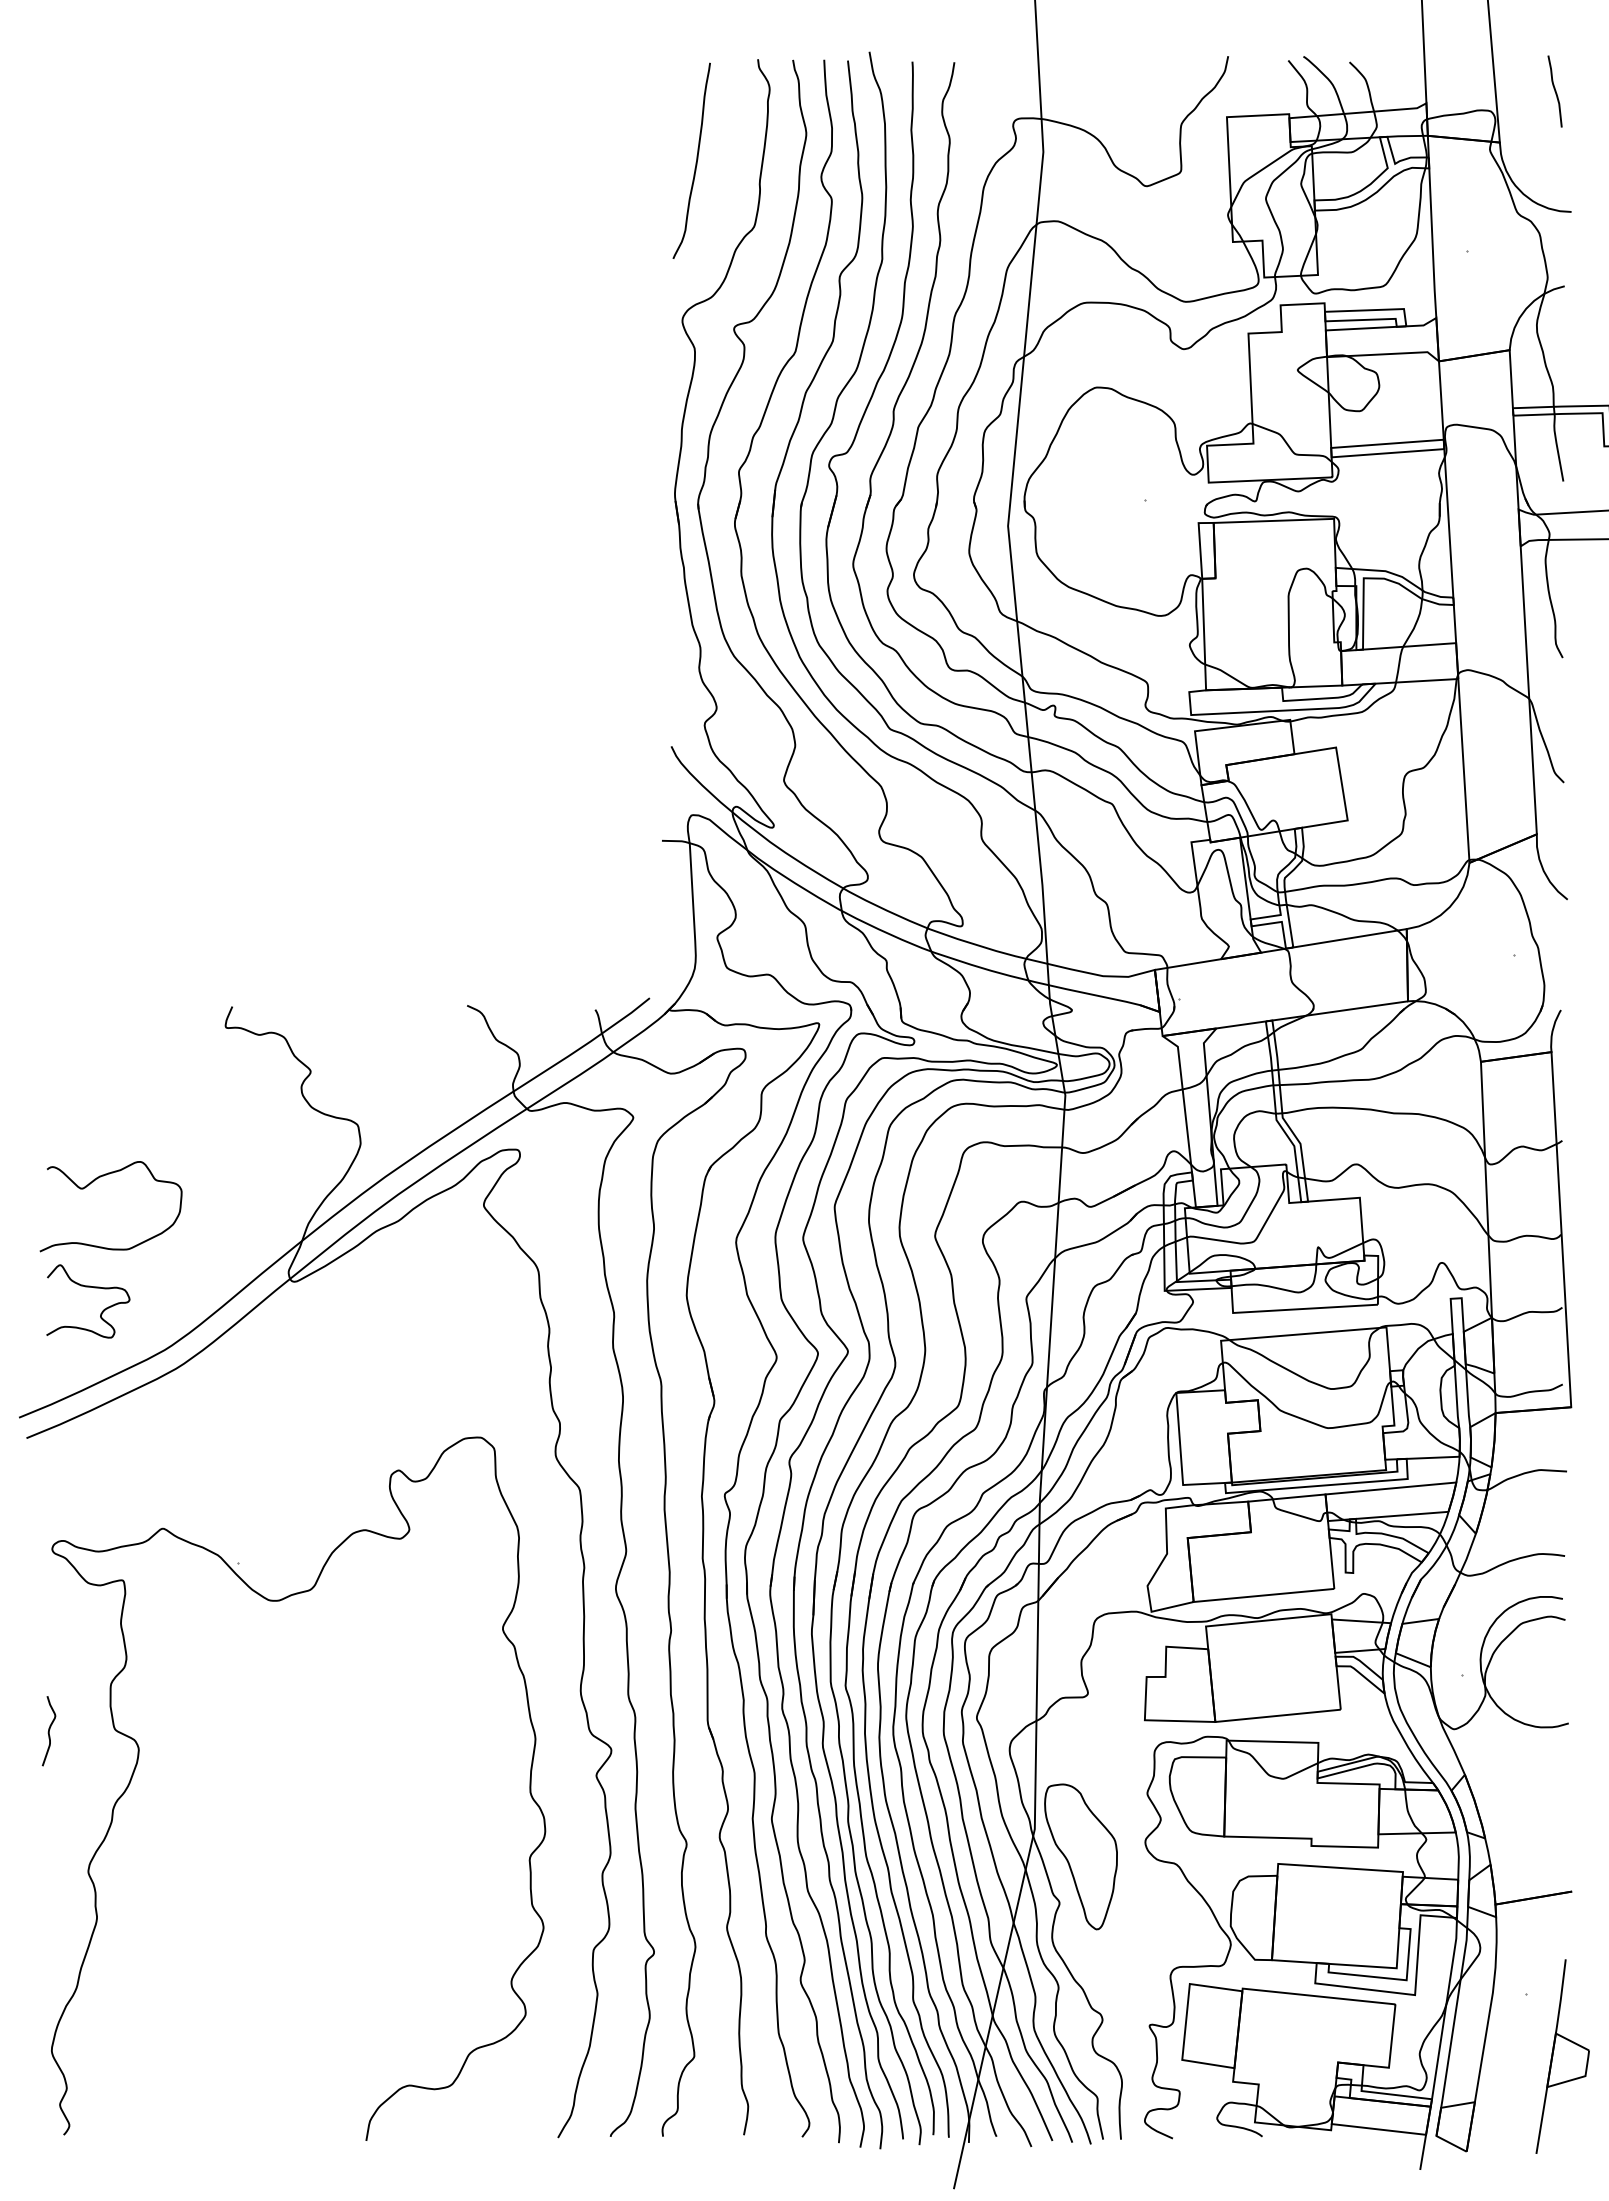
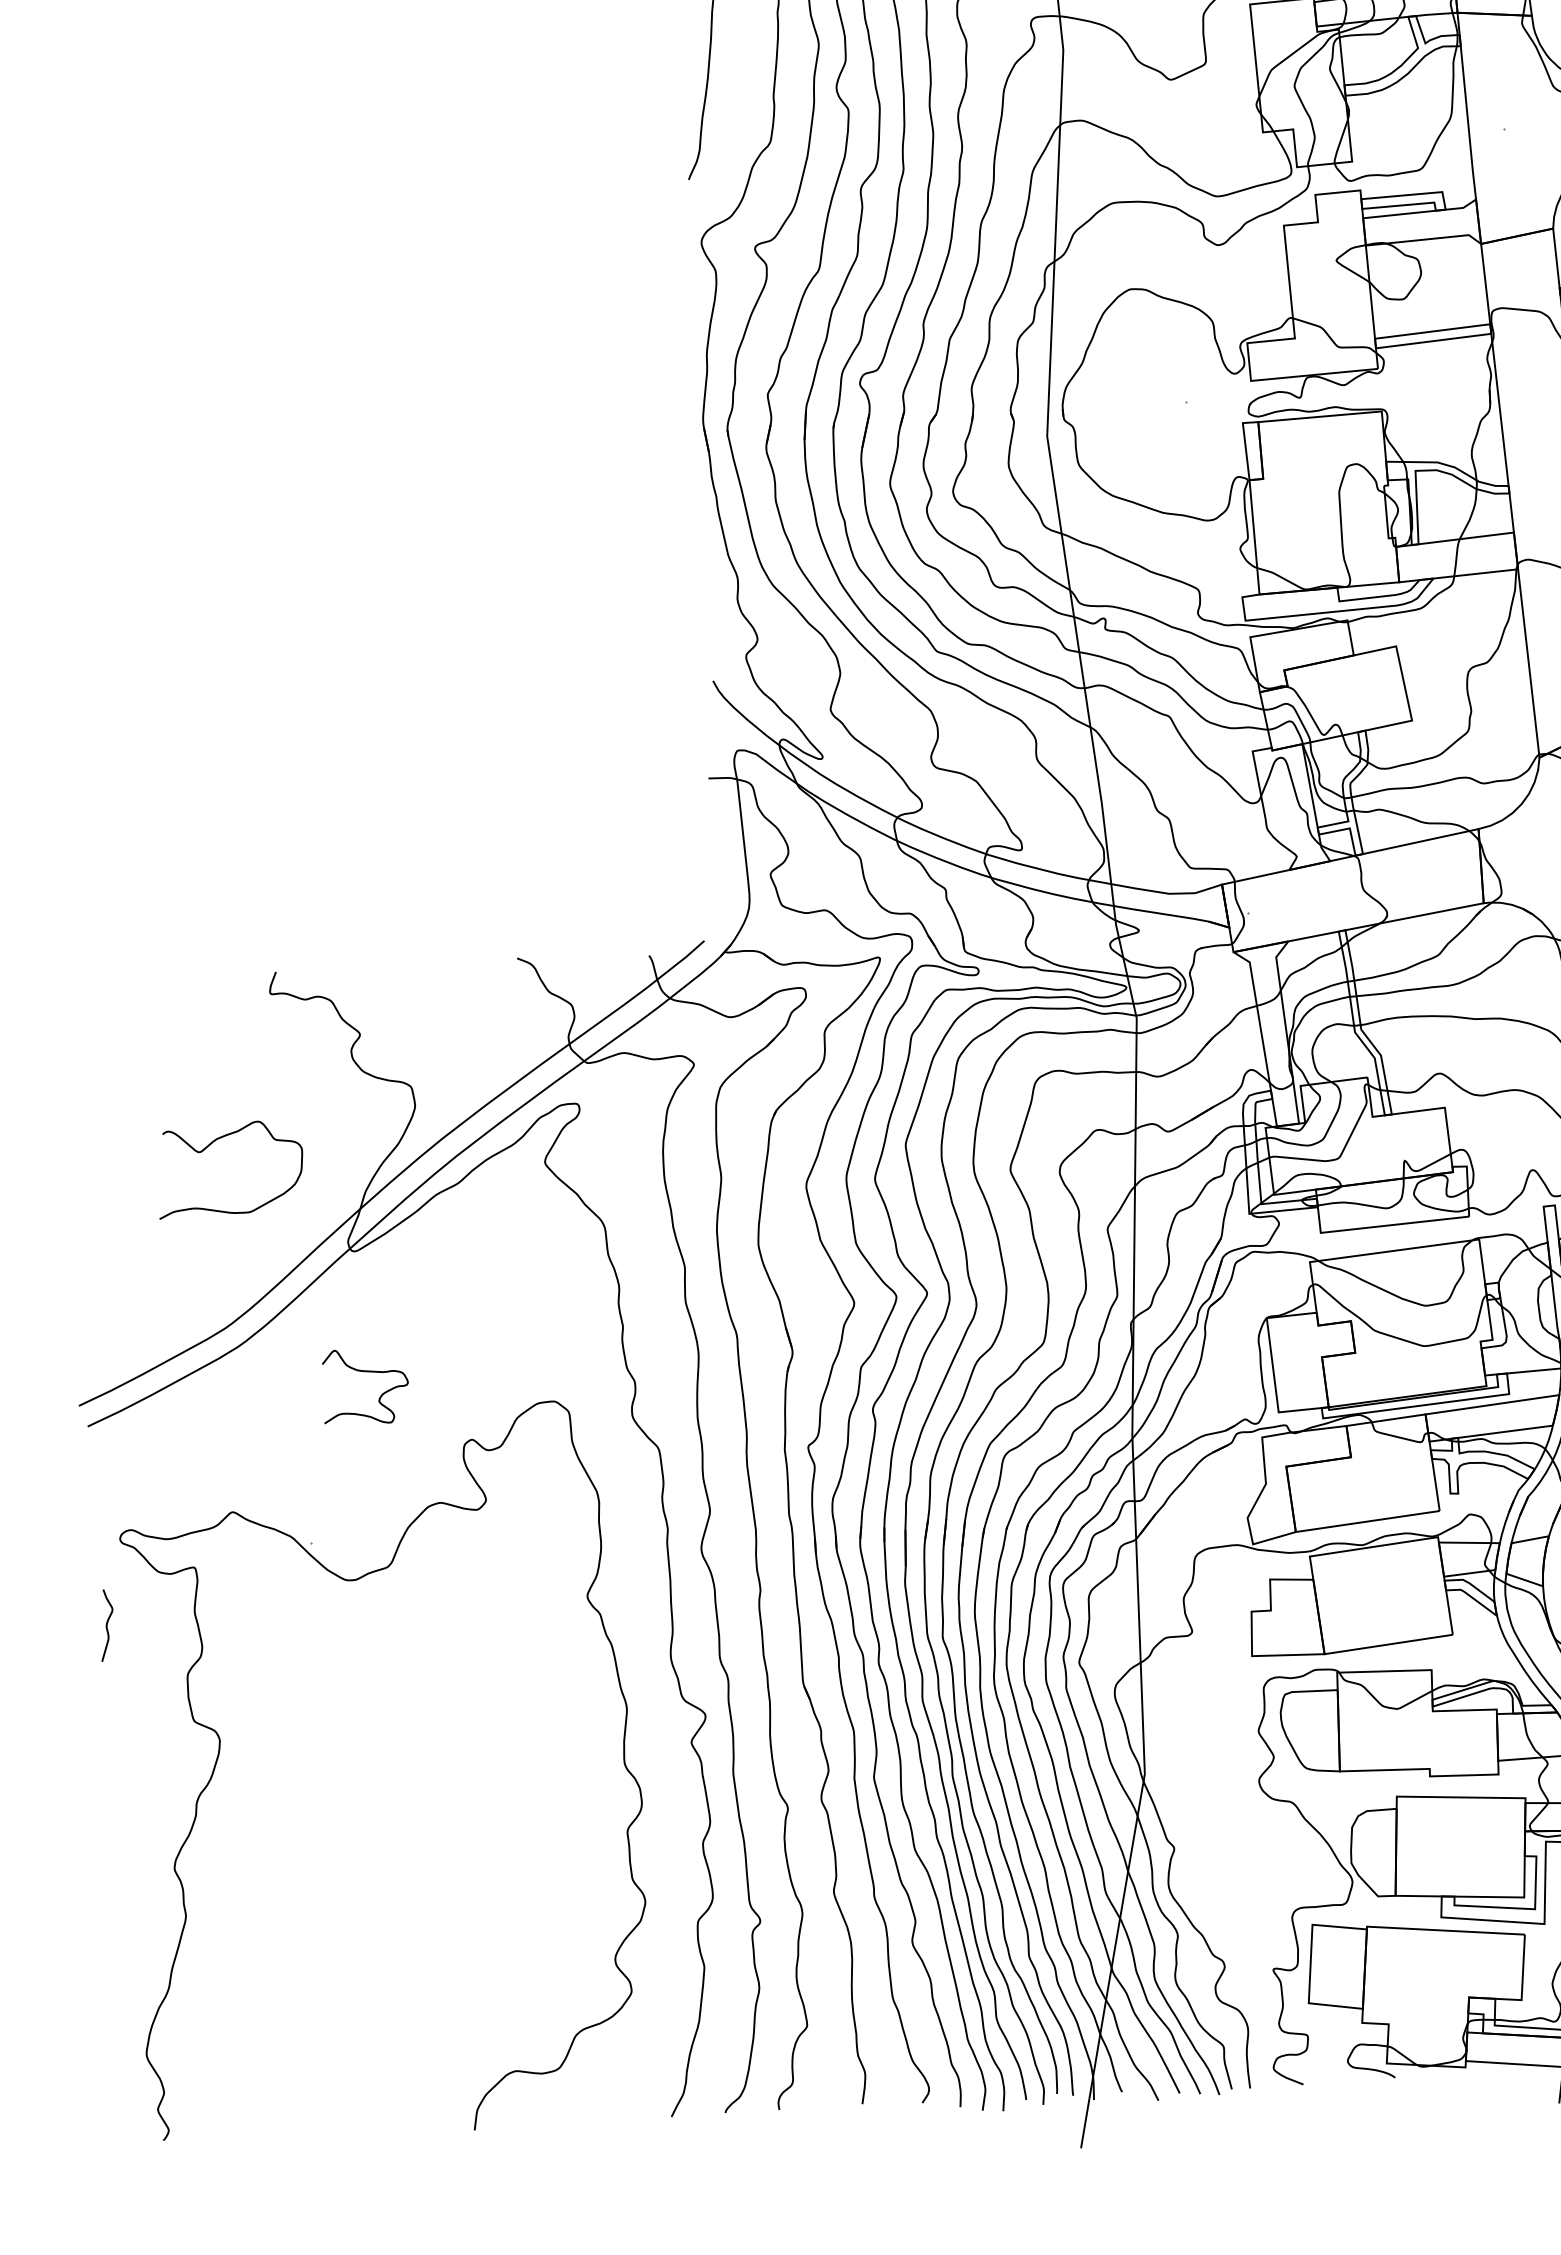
curve: (93, 1182) -> (210, 1145), moved
curve: (88, 1287) -> (365, 1372), moved
curve: (48, 1731) -> (106, 1625), moved
part: (1080, 1856) -> (1193, 1799), removed

